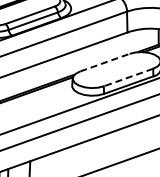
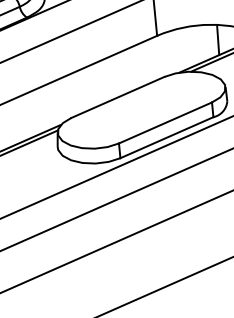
line: (105, 62) -> (118, 97), dashed -> solid
line: (128, 77) -> (165, 122), dashed -> solid

